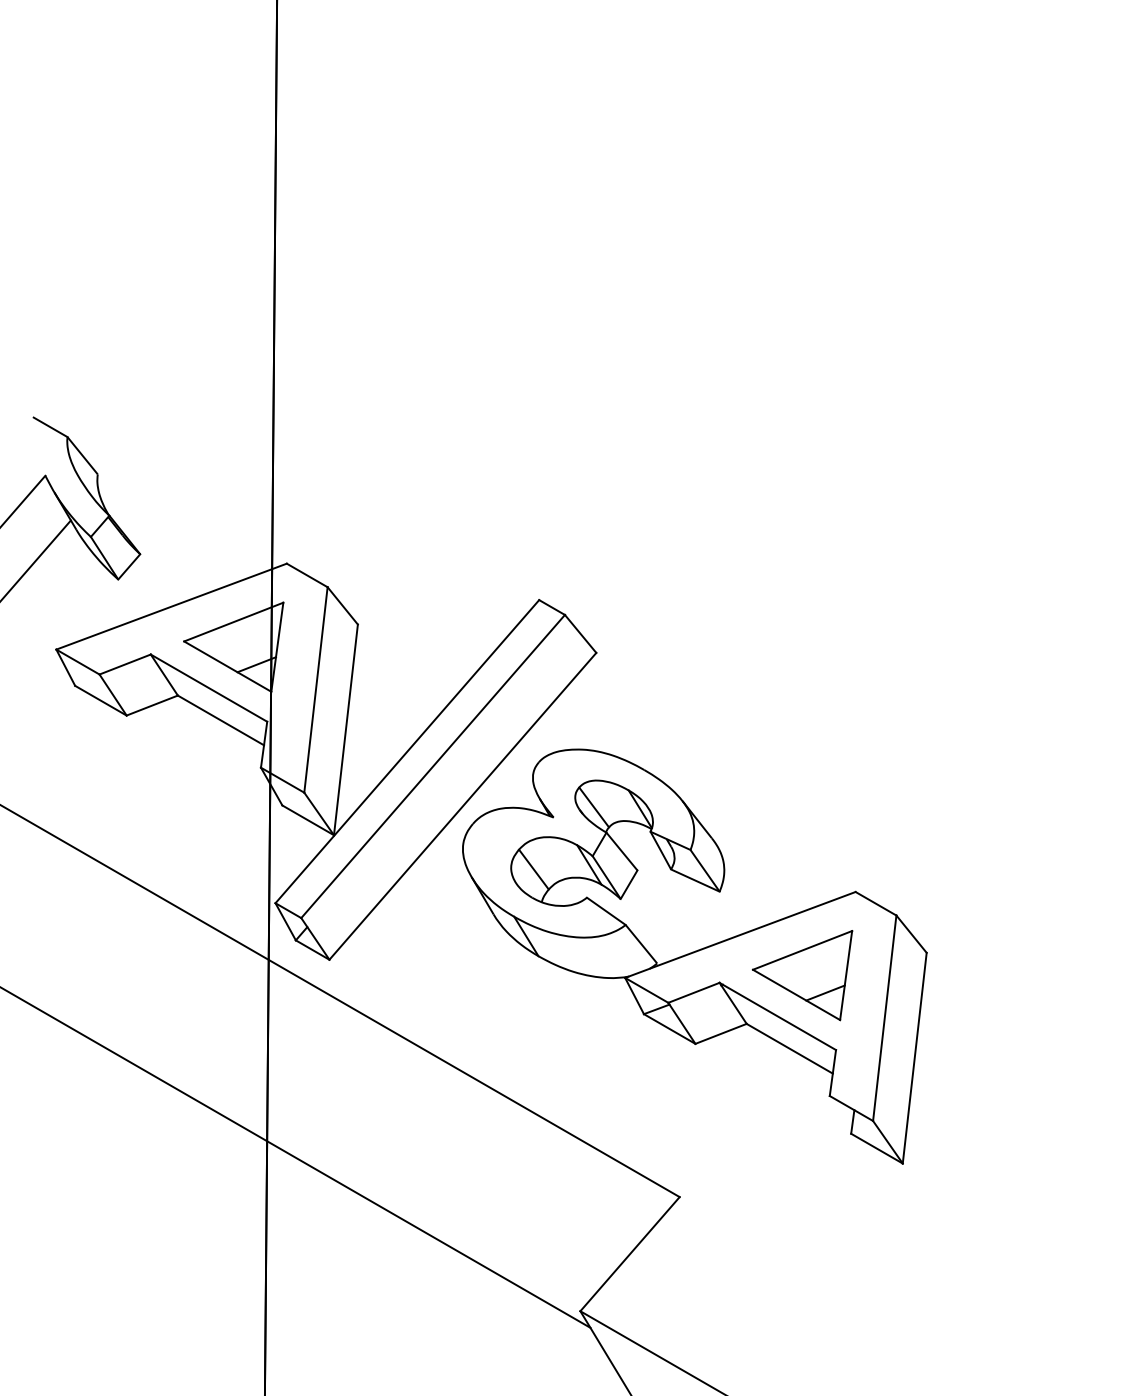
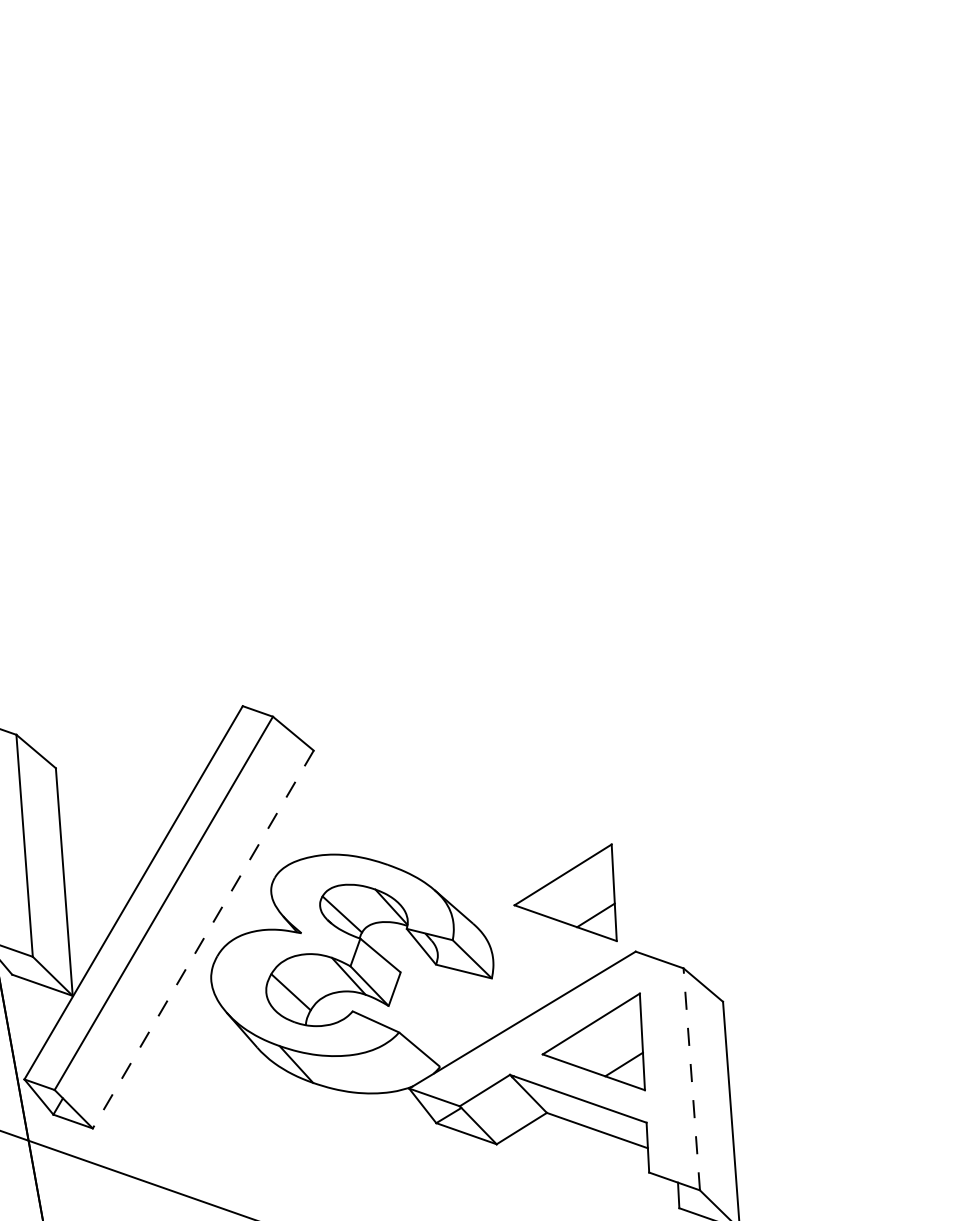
line: (462, 806) -> (202, 939), solid -> dashed
part: (802, 834) -> (568, 901), added
line: (884, 1017) -> (691, 1078), solid -> dashed

